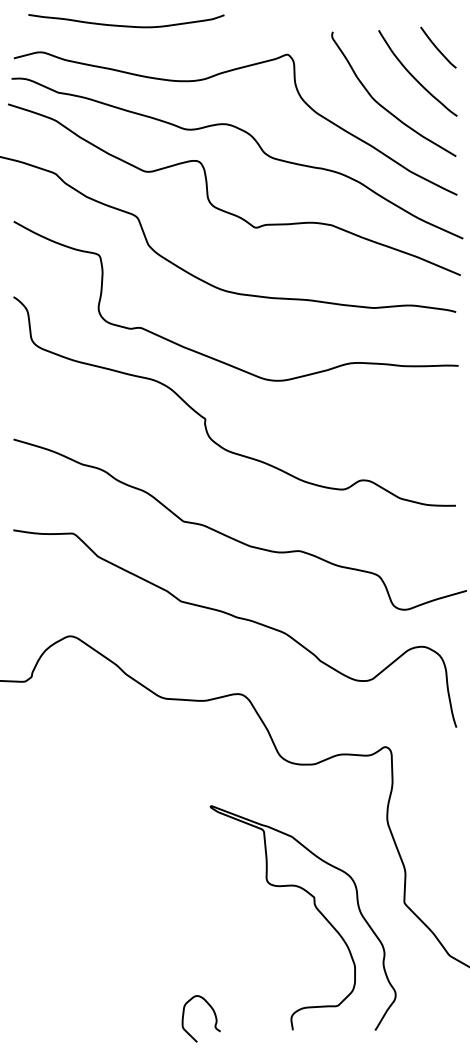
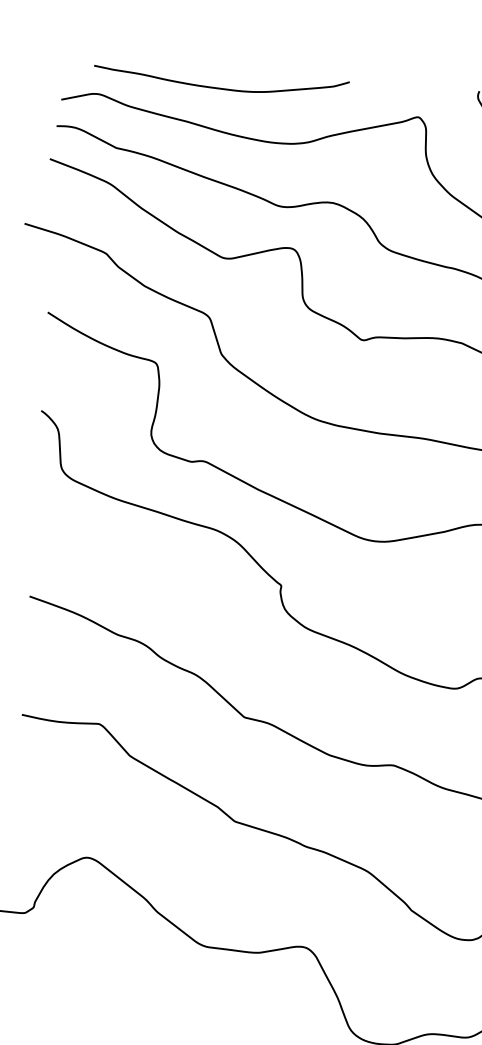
curve: (126, 25) -> (221, 87), moved

